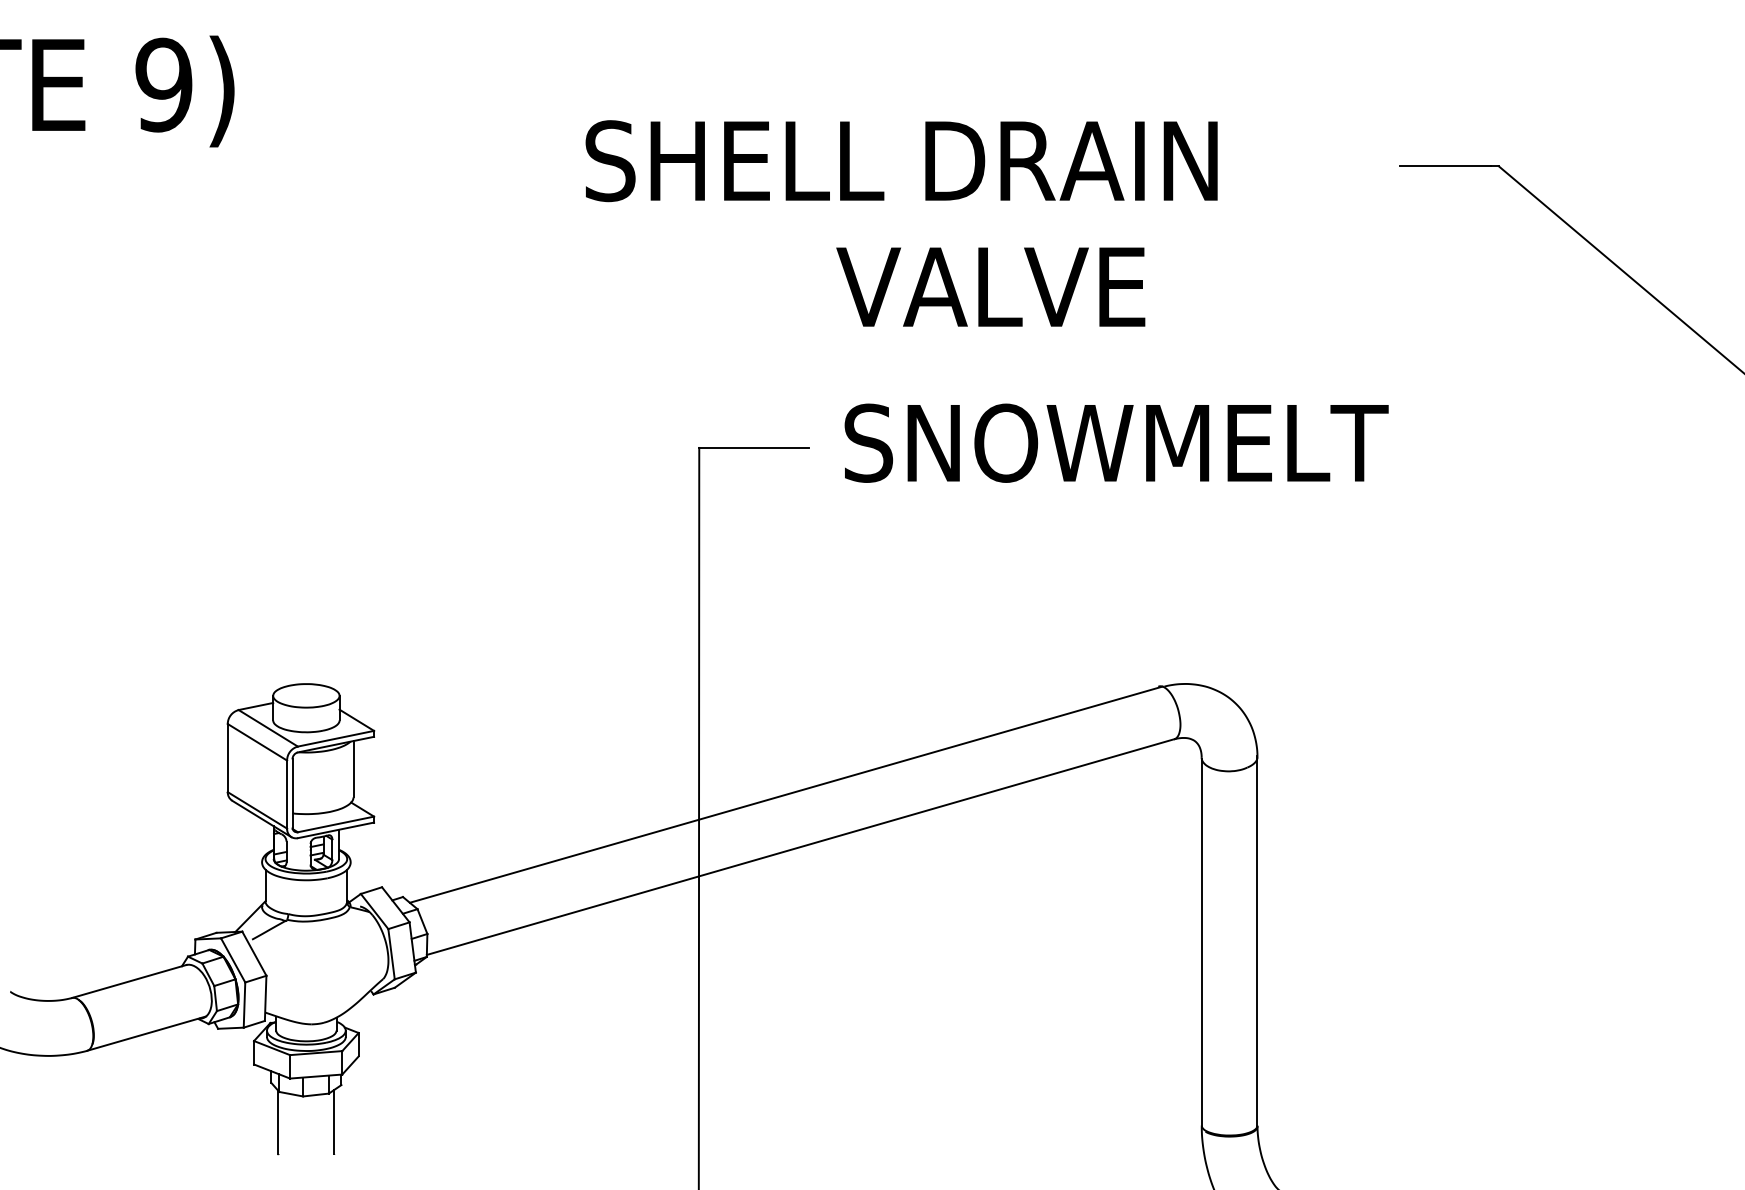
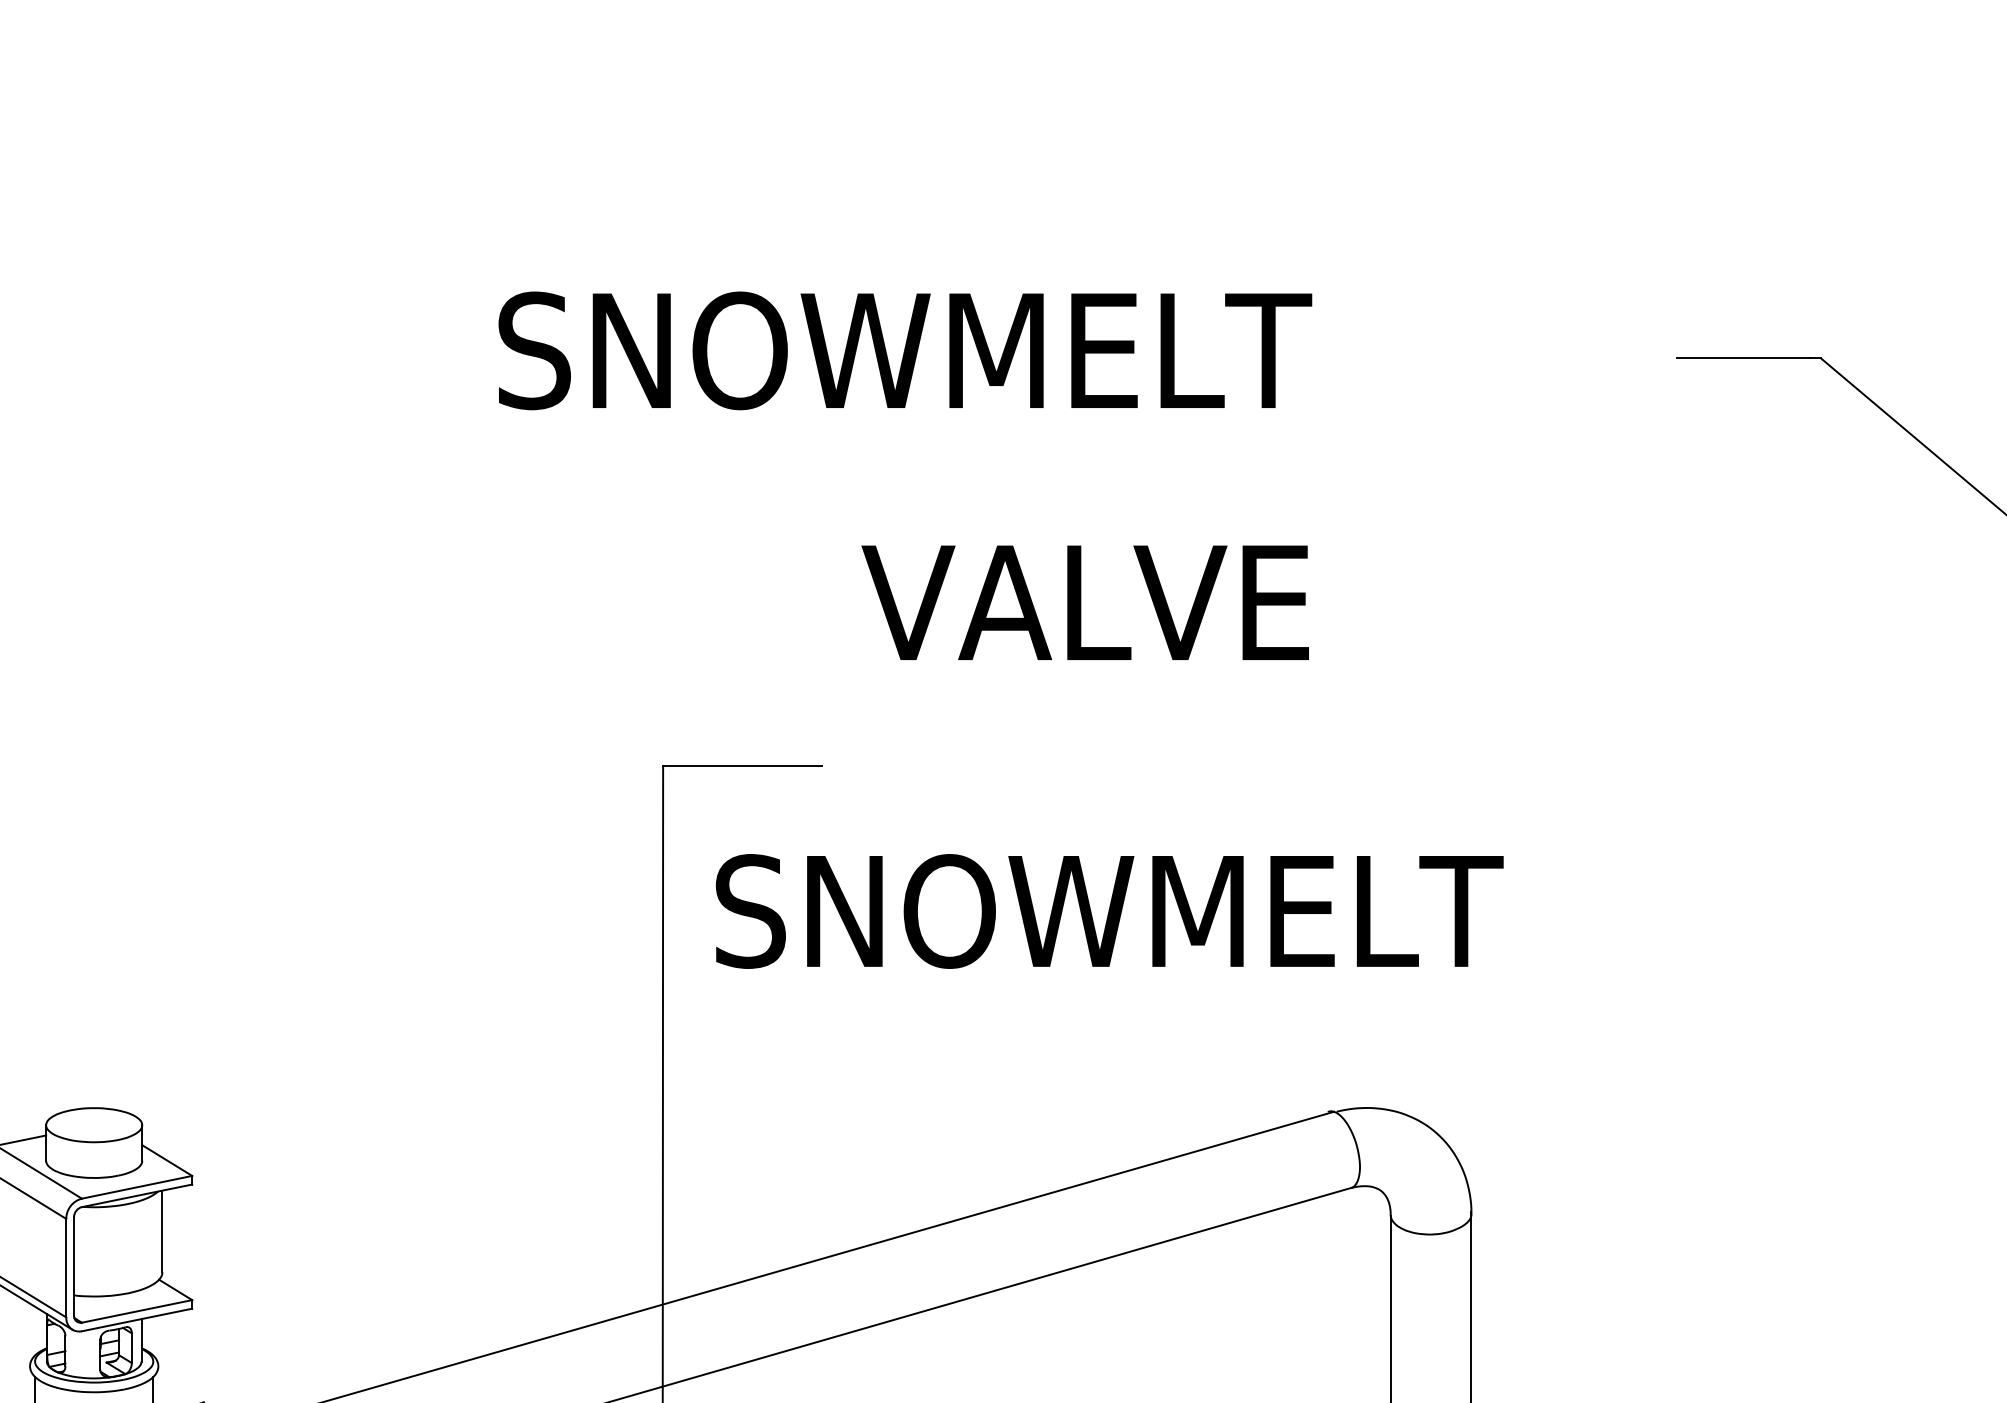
text: (938, 161) -> (1009, 351), SHELL DRAIN -> SNOWMELT
text: (990, 286) -> (1084, 601), moved
text: (1116, 442) -> (1109, 910), moved

